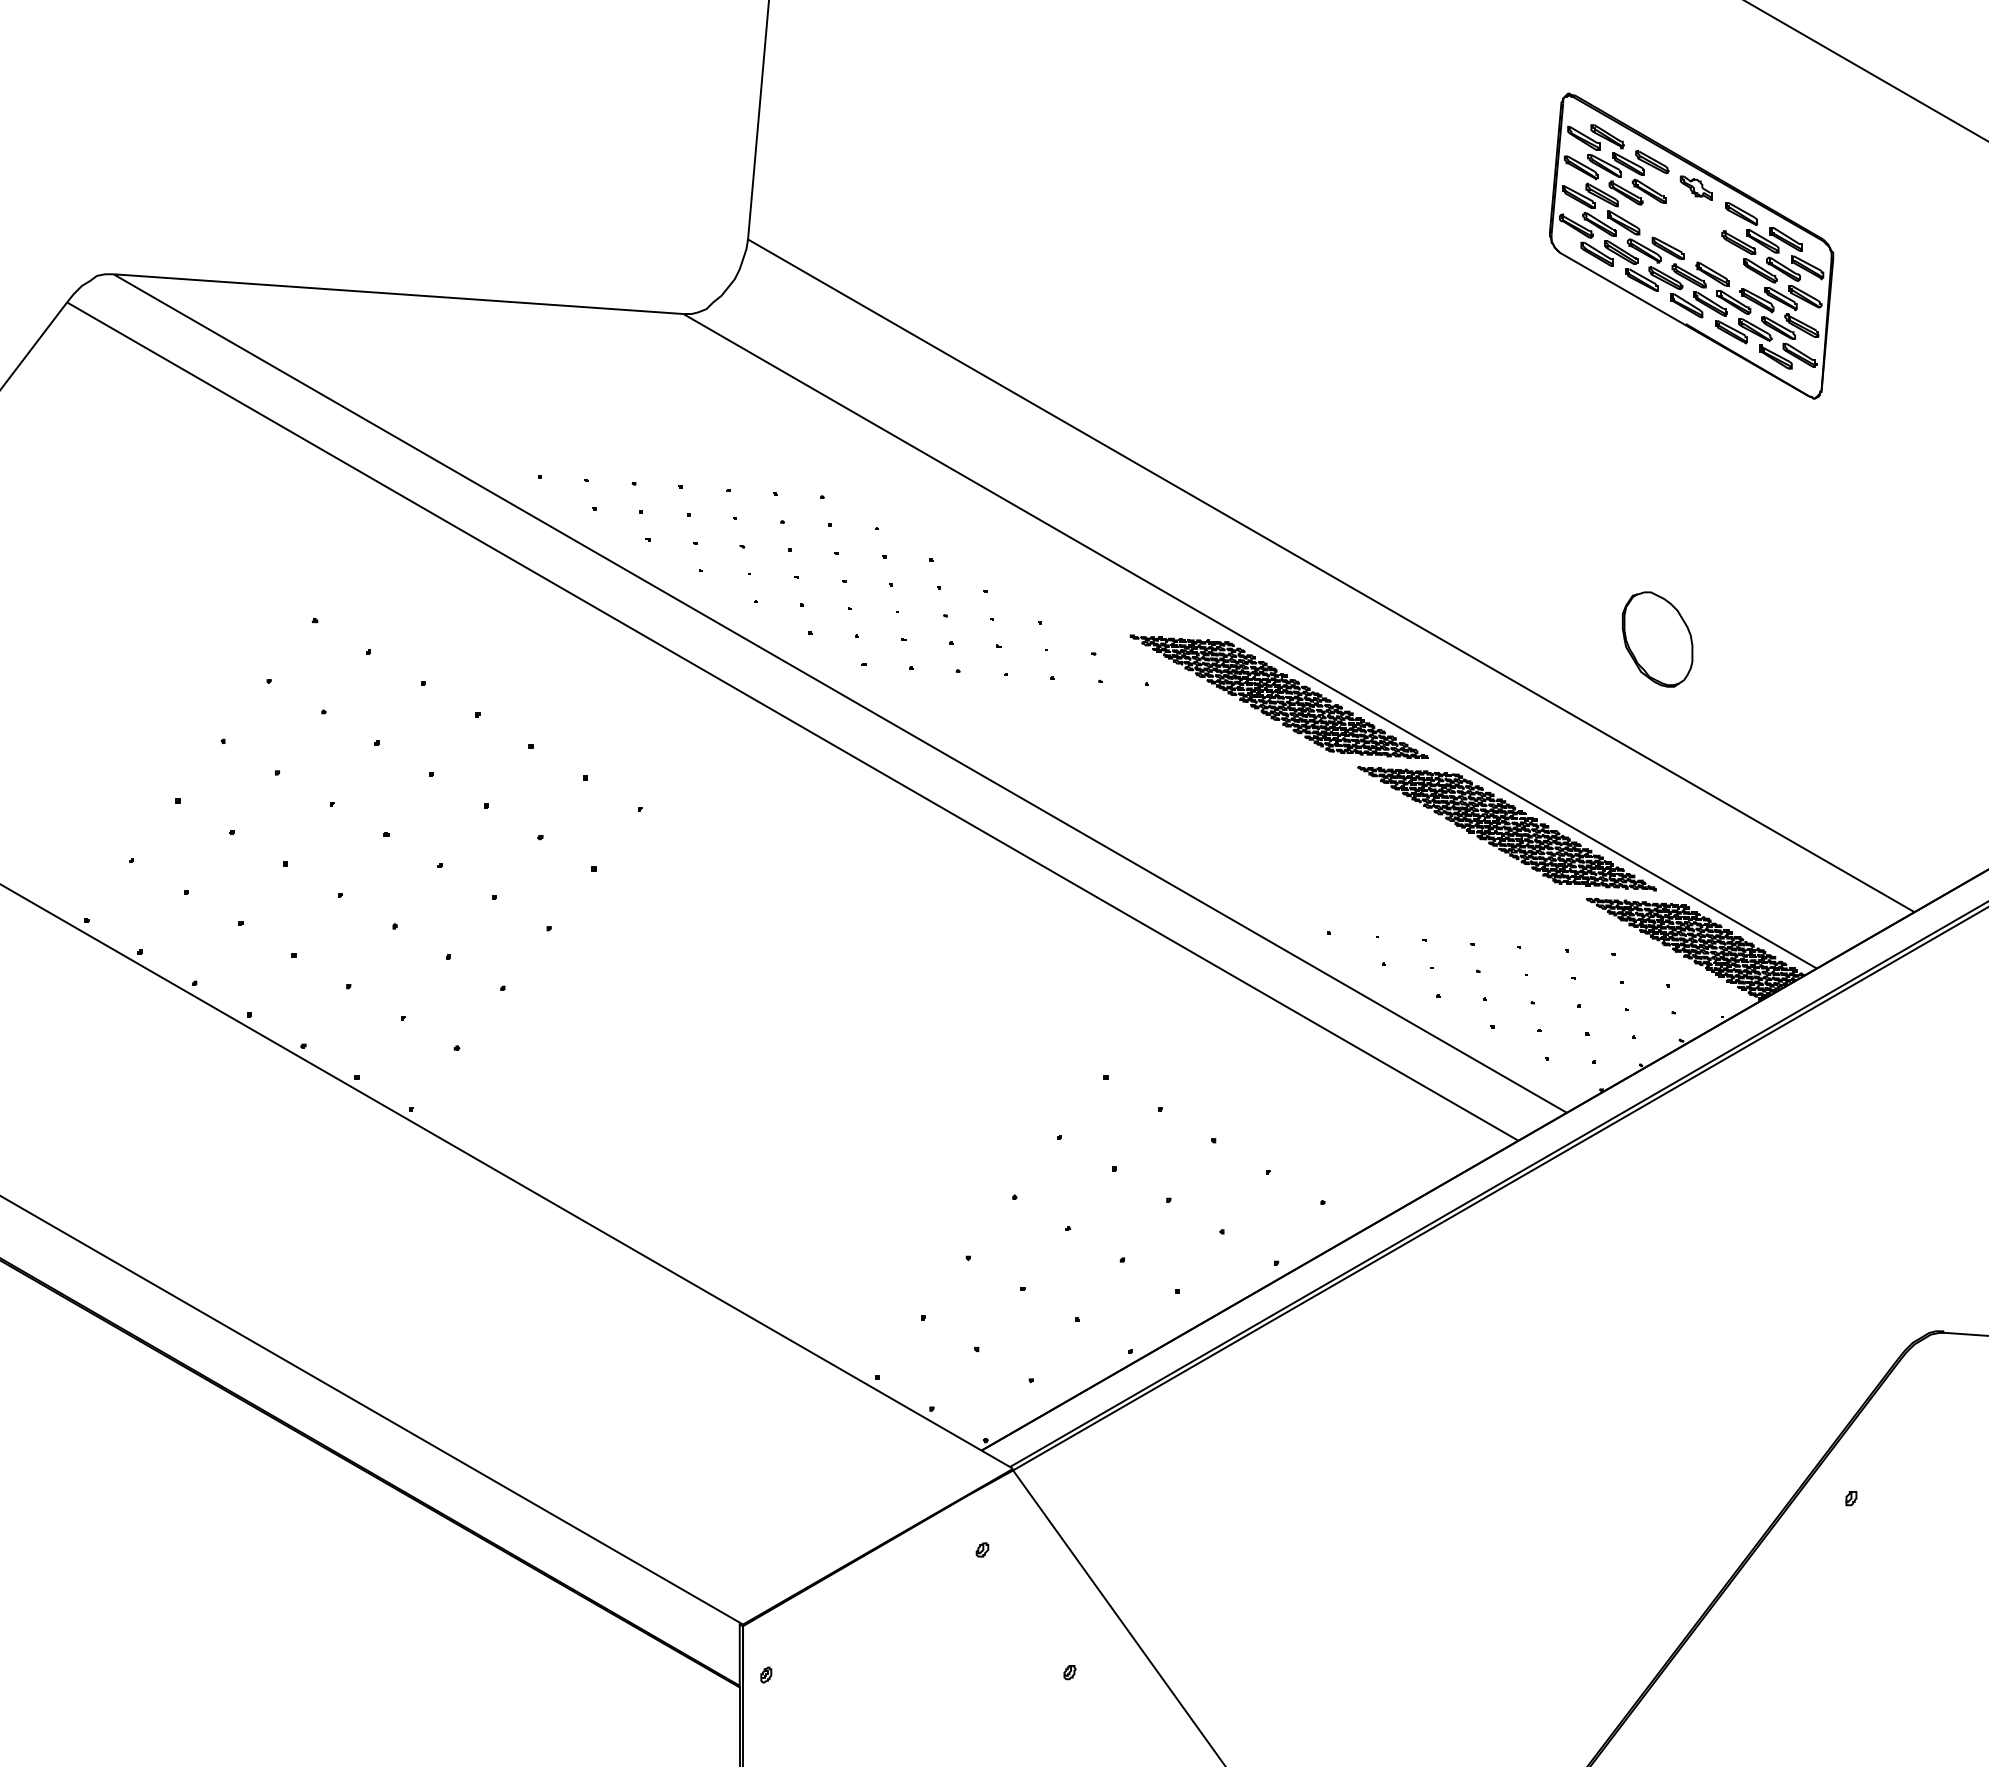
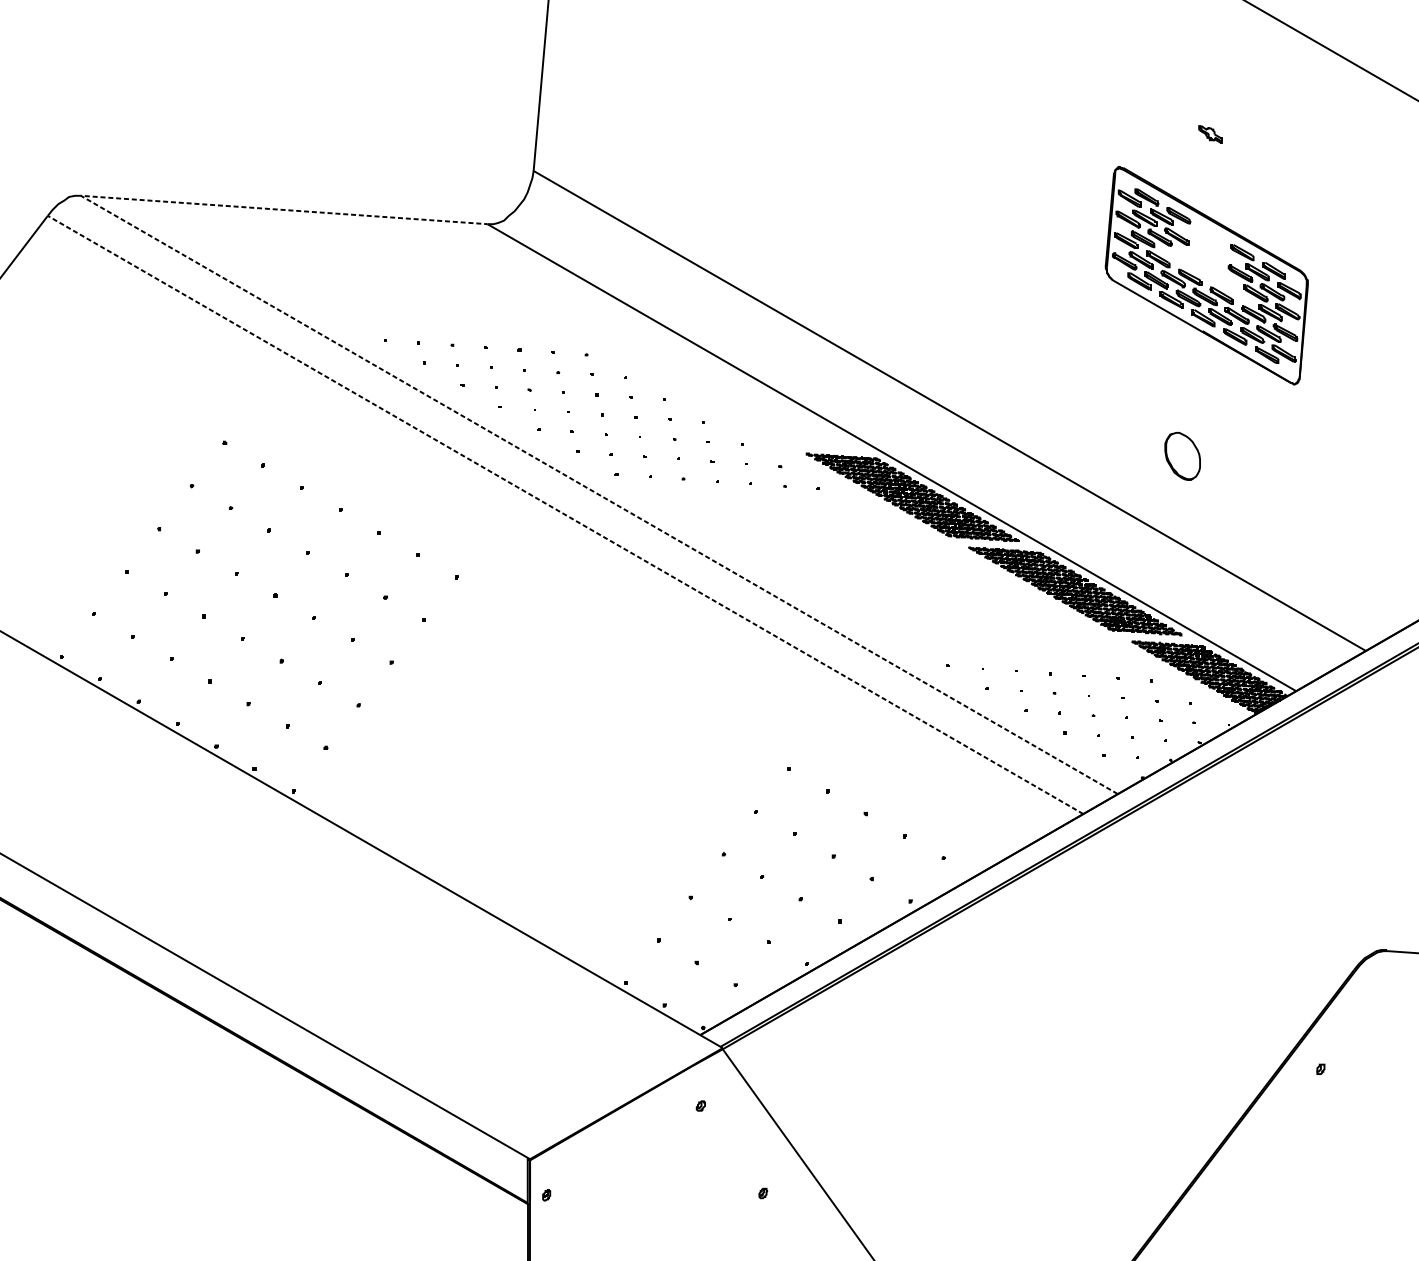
part: (1691, 245) -> (1206, 275), moved
line: (591, 550) -> (421, 392), solid -> dashed
part: (1657, 639) -> (1182, 456), size x0.7
line: (792, 721) -> (565, 514), solid -> dashed

